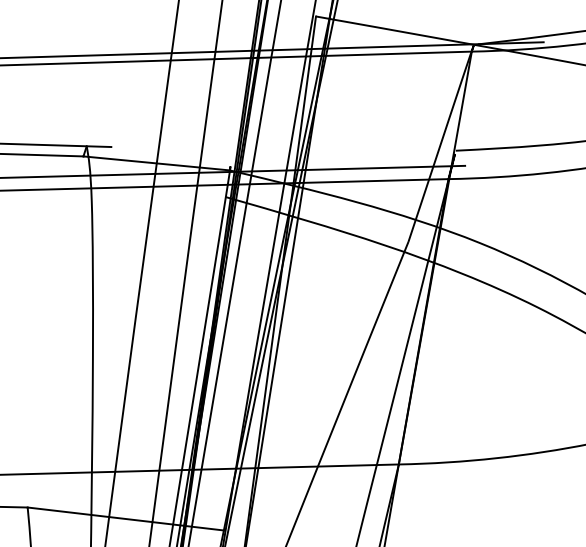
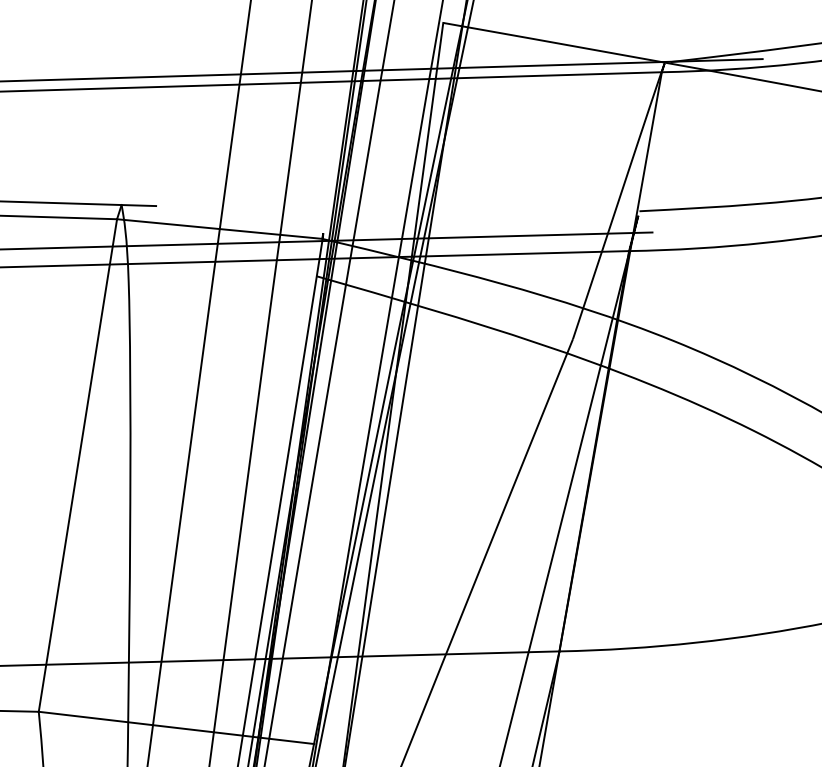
line: (55, 331) -> (77, 464), added

